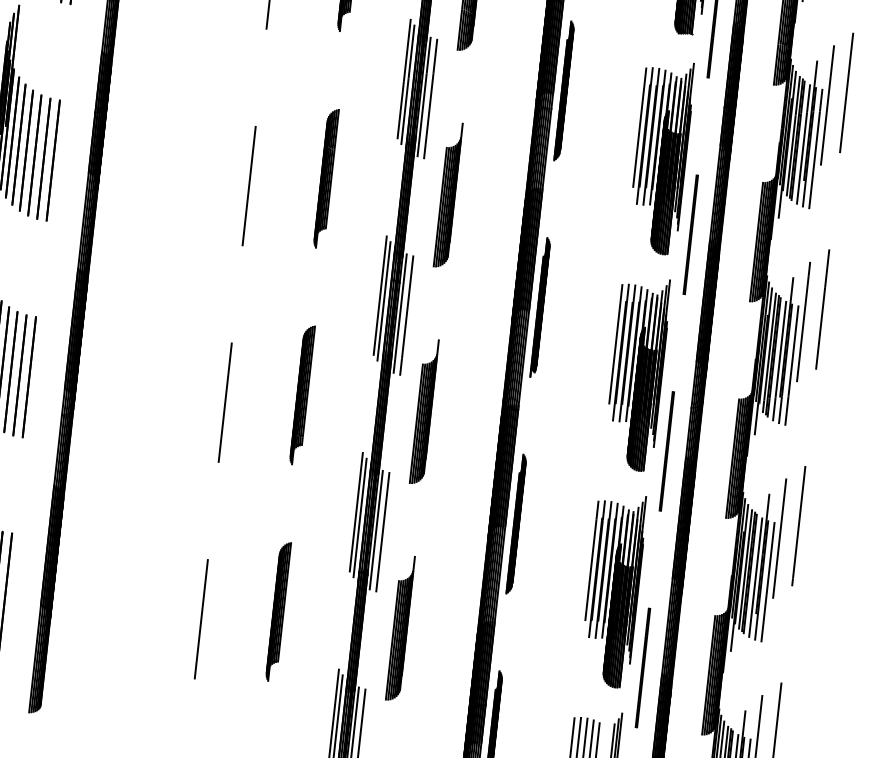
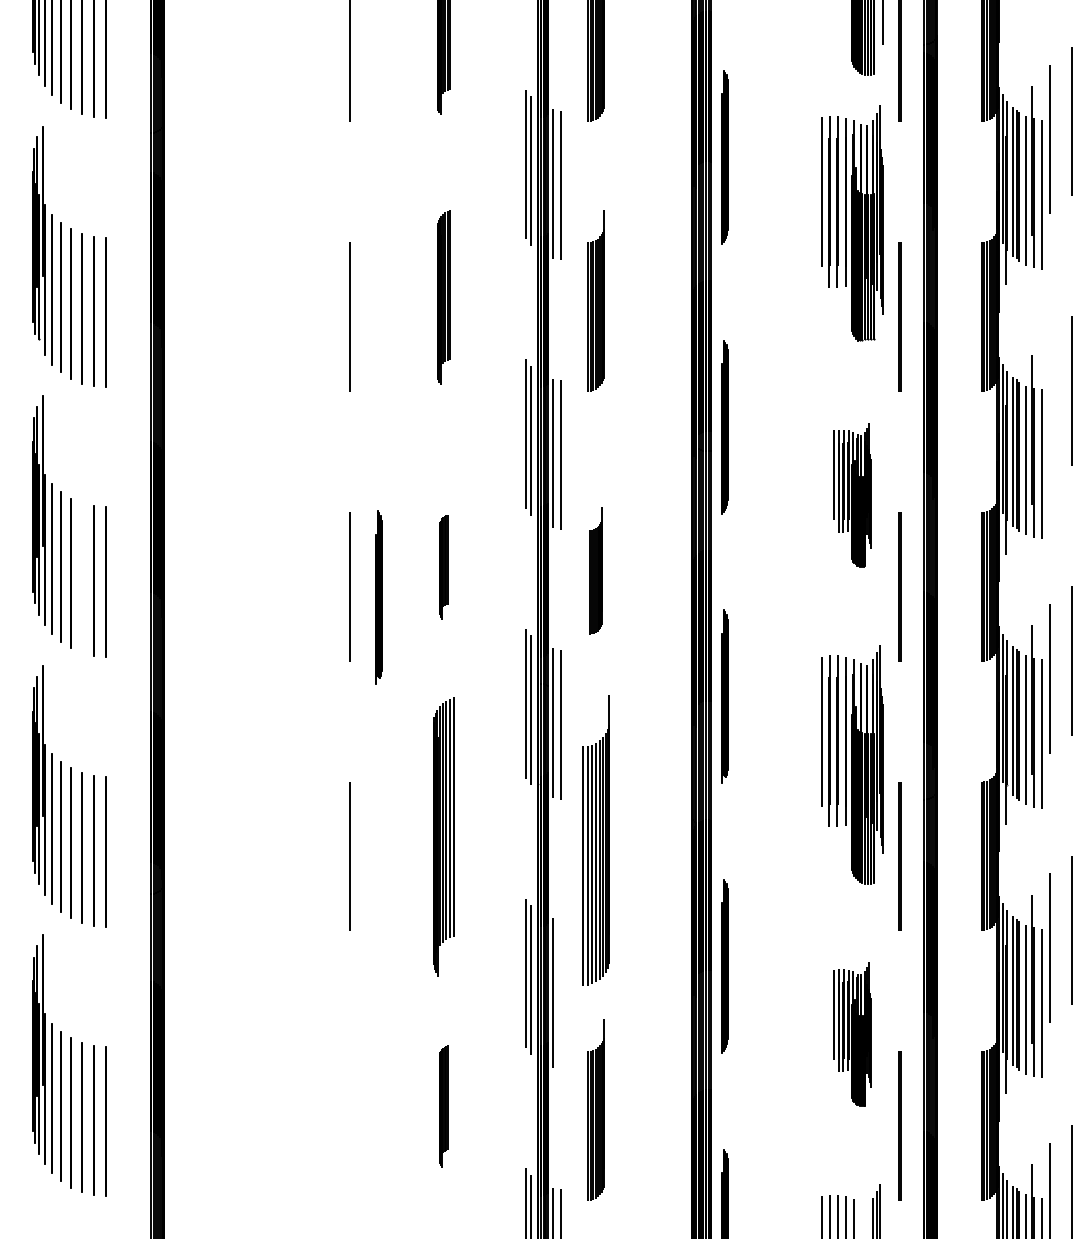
line: (827, 105) -> (1050, 409), removed
line: (34, 154) -> (81, 577), removed
part: (660, 157) -> (852, 495), size x0.6
part: (326, 178) -> (443, 567), size x0.6
part: (447, 194) -> (595, 570), size x0.7
part: (271, 197) -> (378, 597), added
part: (302, 394) -> (443, 836), size x1.6
part: (423, 411) -> (595, 840), size x1.6
line: (382, 532) -> (561, 994), removed
part: (613, 590) -> (852, 1034), size x0.6
part: (278, 611) -> (443, 1106), size x0.7
line: (200, 619) -> (349, 1126), removed

